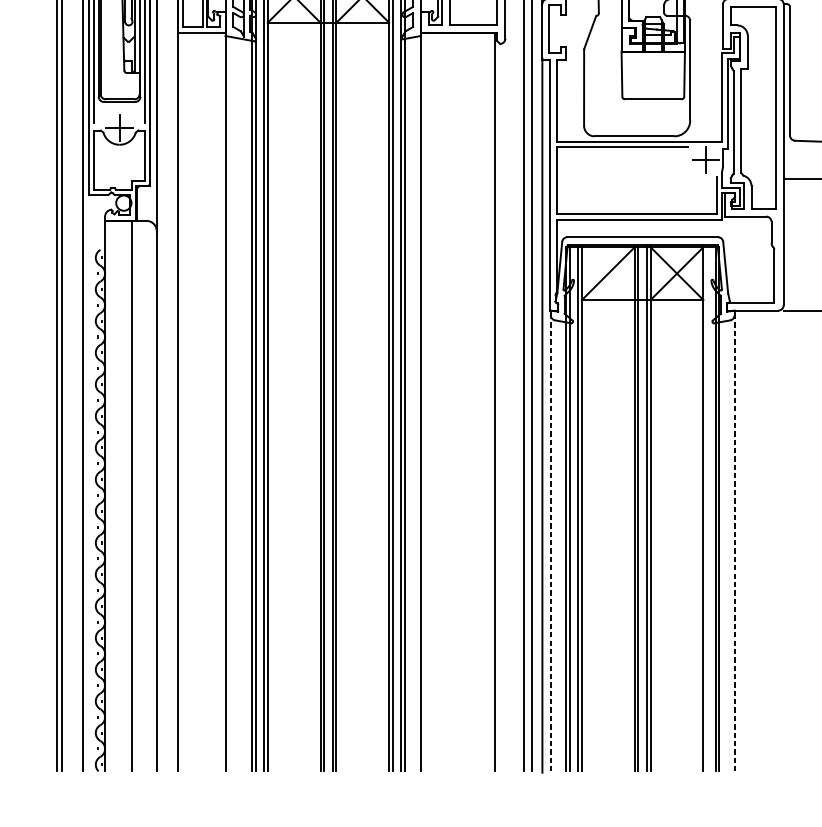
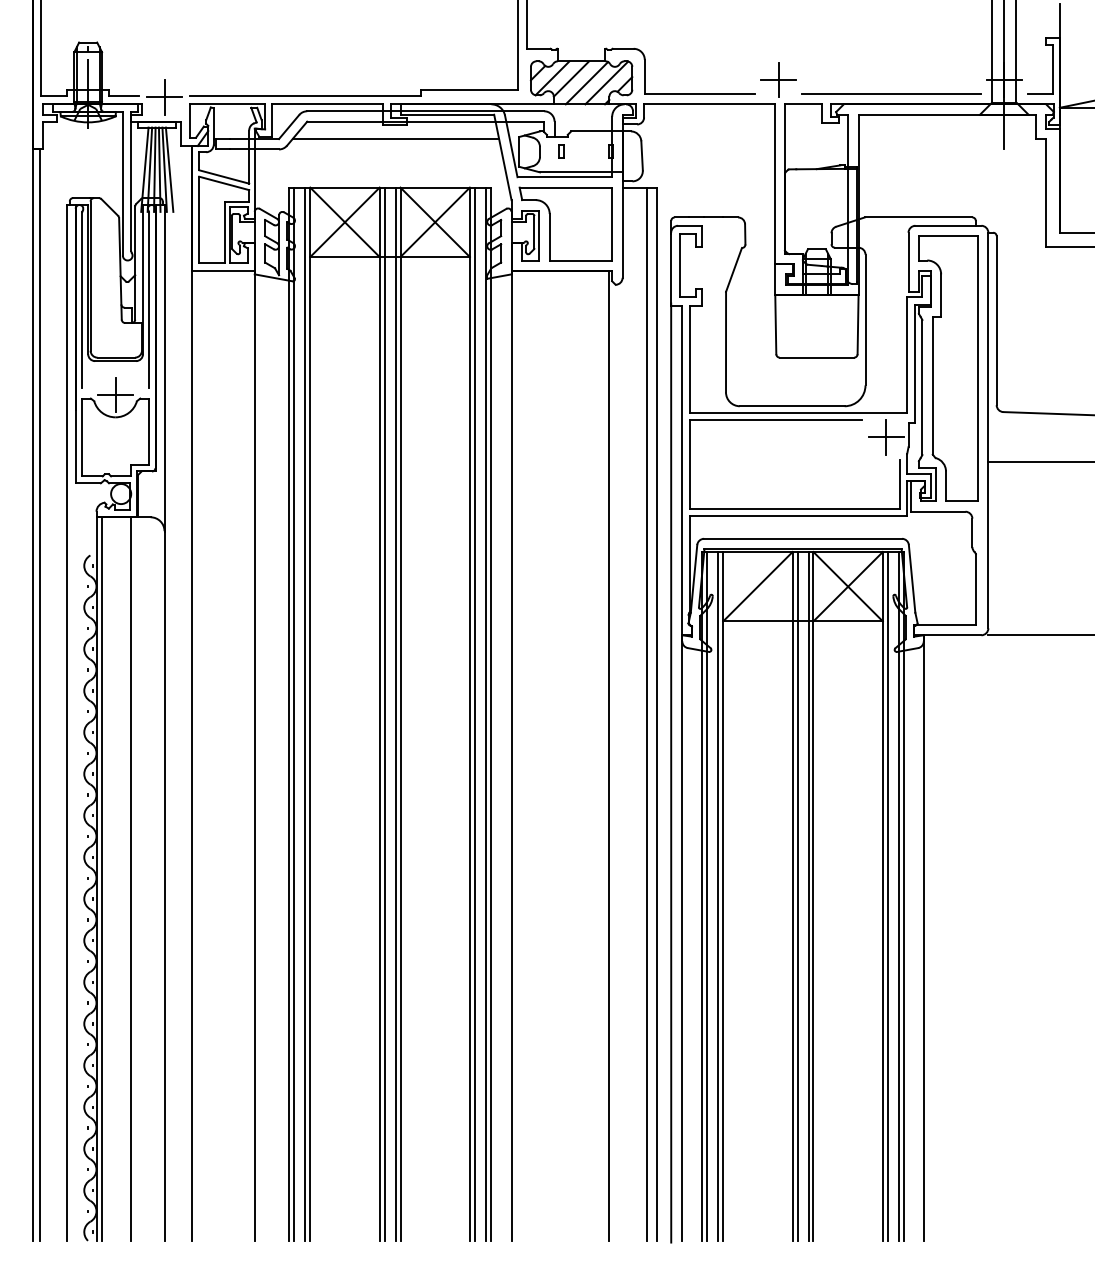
line: (109, 495) -> (102, 878), added
line: (706, 509) -> (887, 896), added
line: (550, 541) -> (682, 938), dashed -> solid
line: (734, 541) -> (923, 938), dashed -> solid

